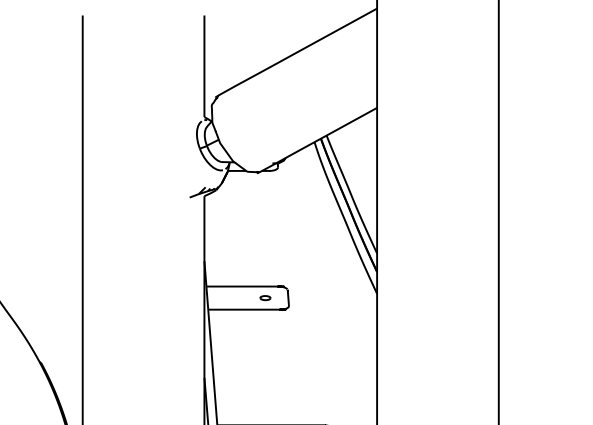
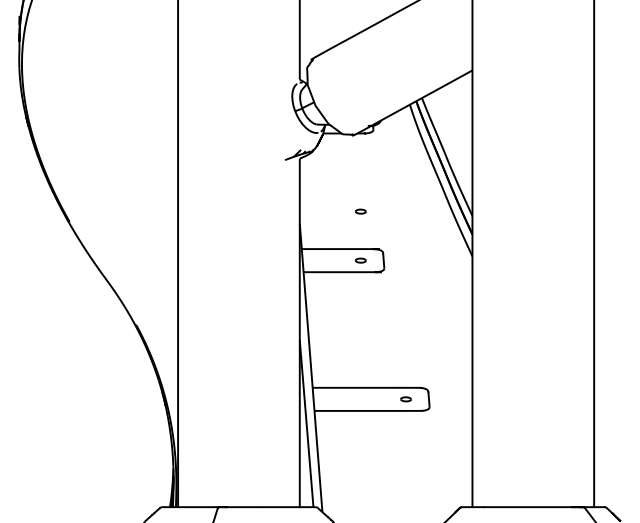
part: (265, 248) -> (360, 211), added

